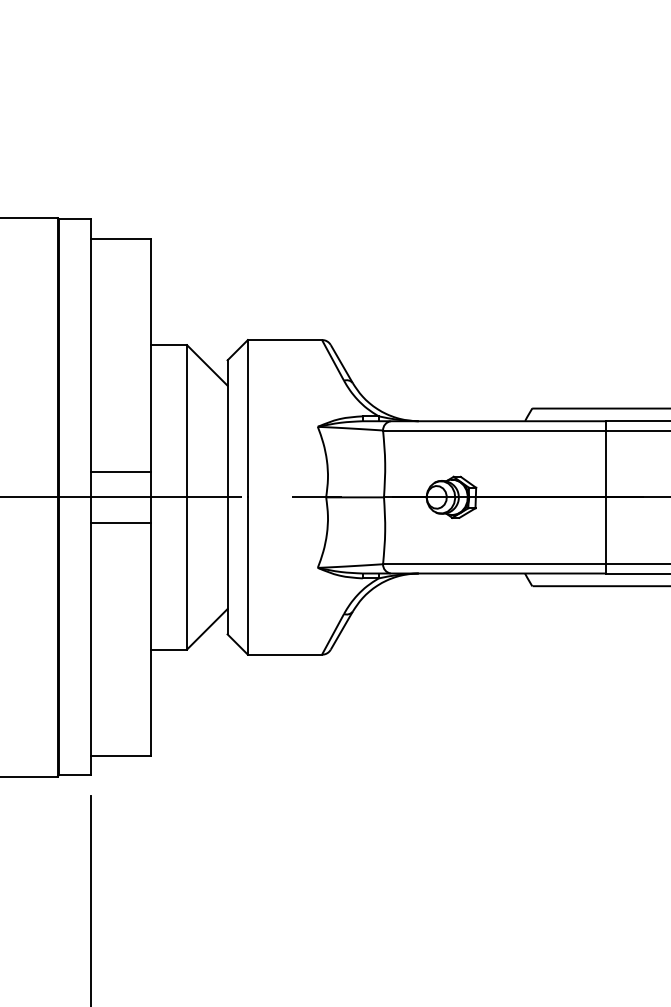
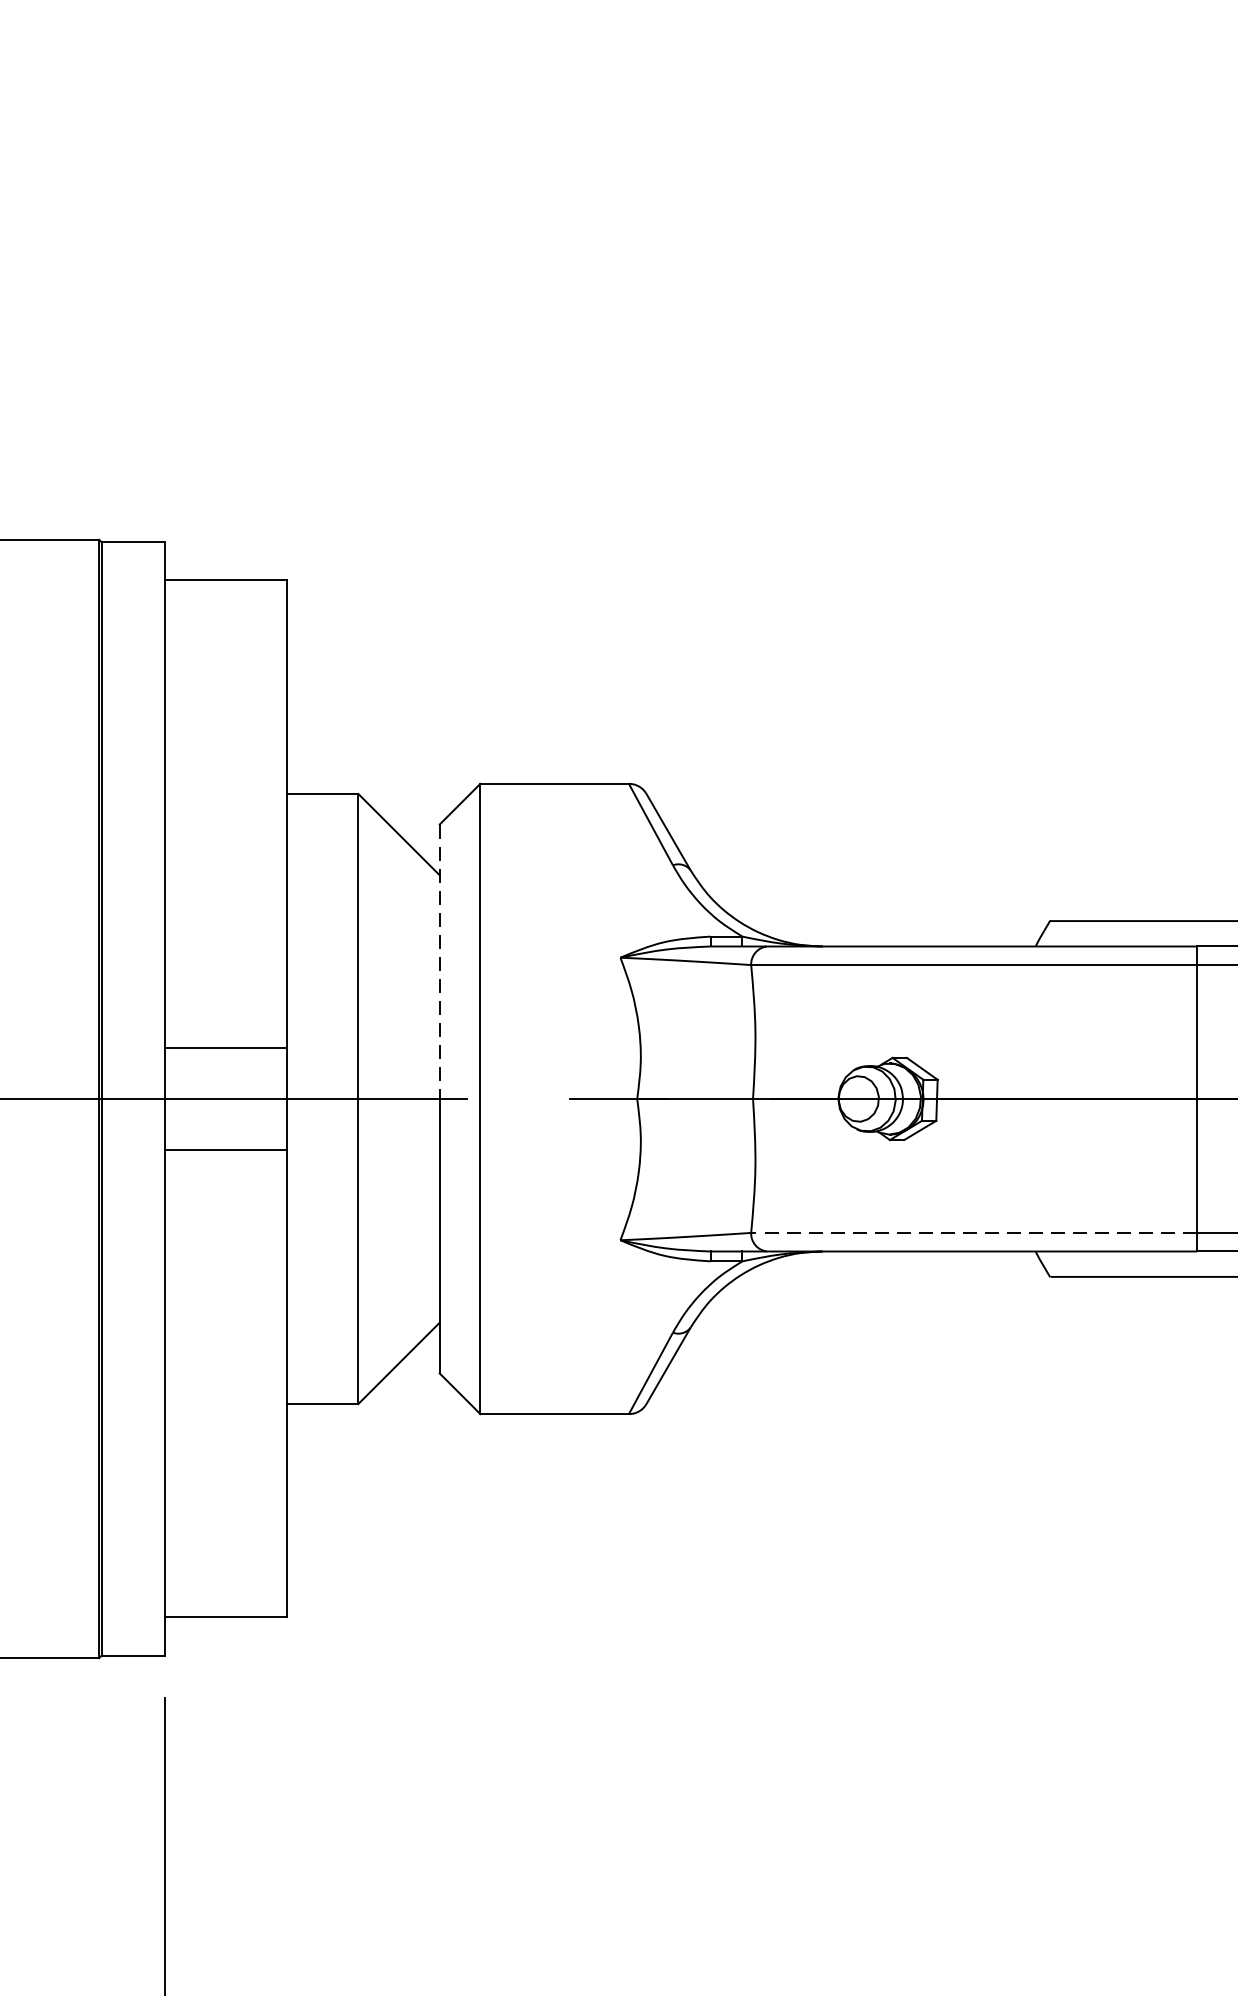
line: (227, 428) -> (439, 961), solid -> dashed
line: (493, 564) -> (972, 1233), solid -> dashed

